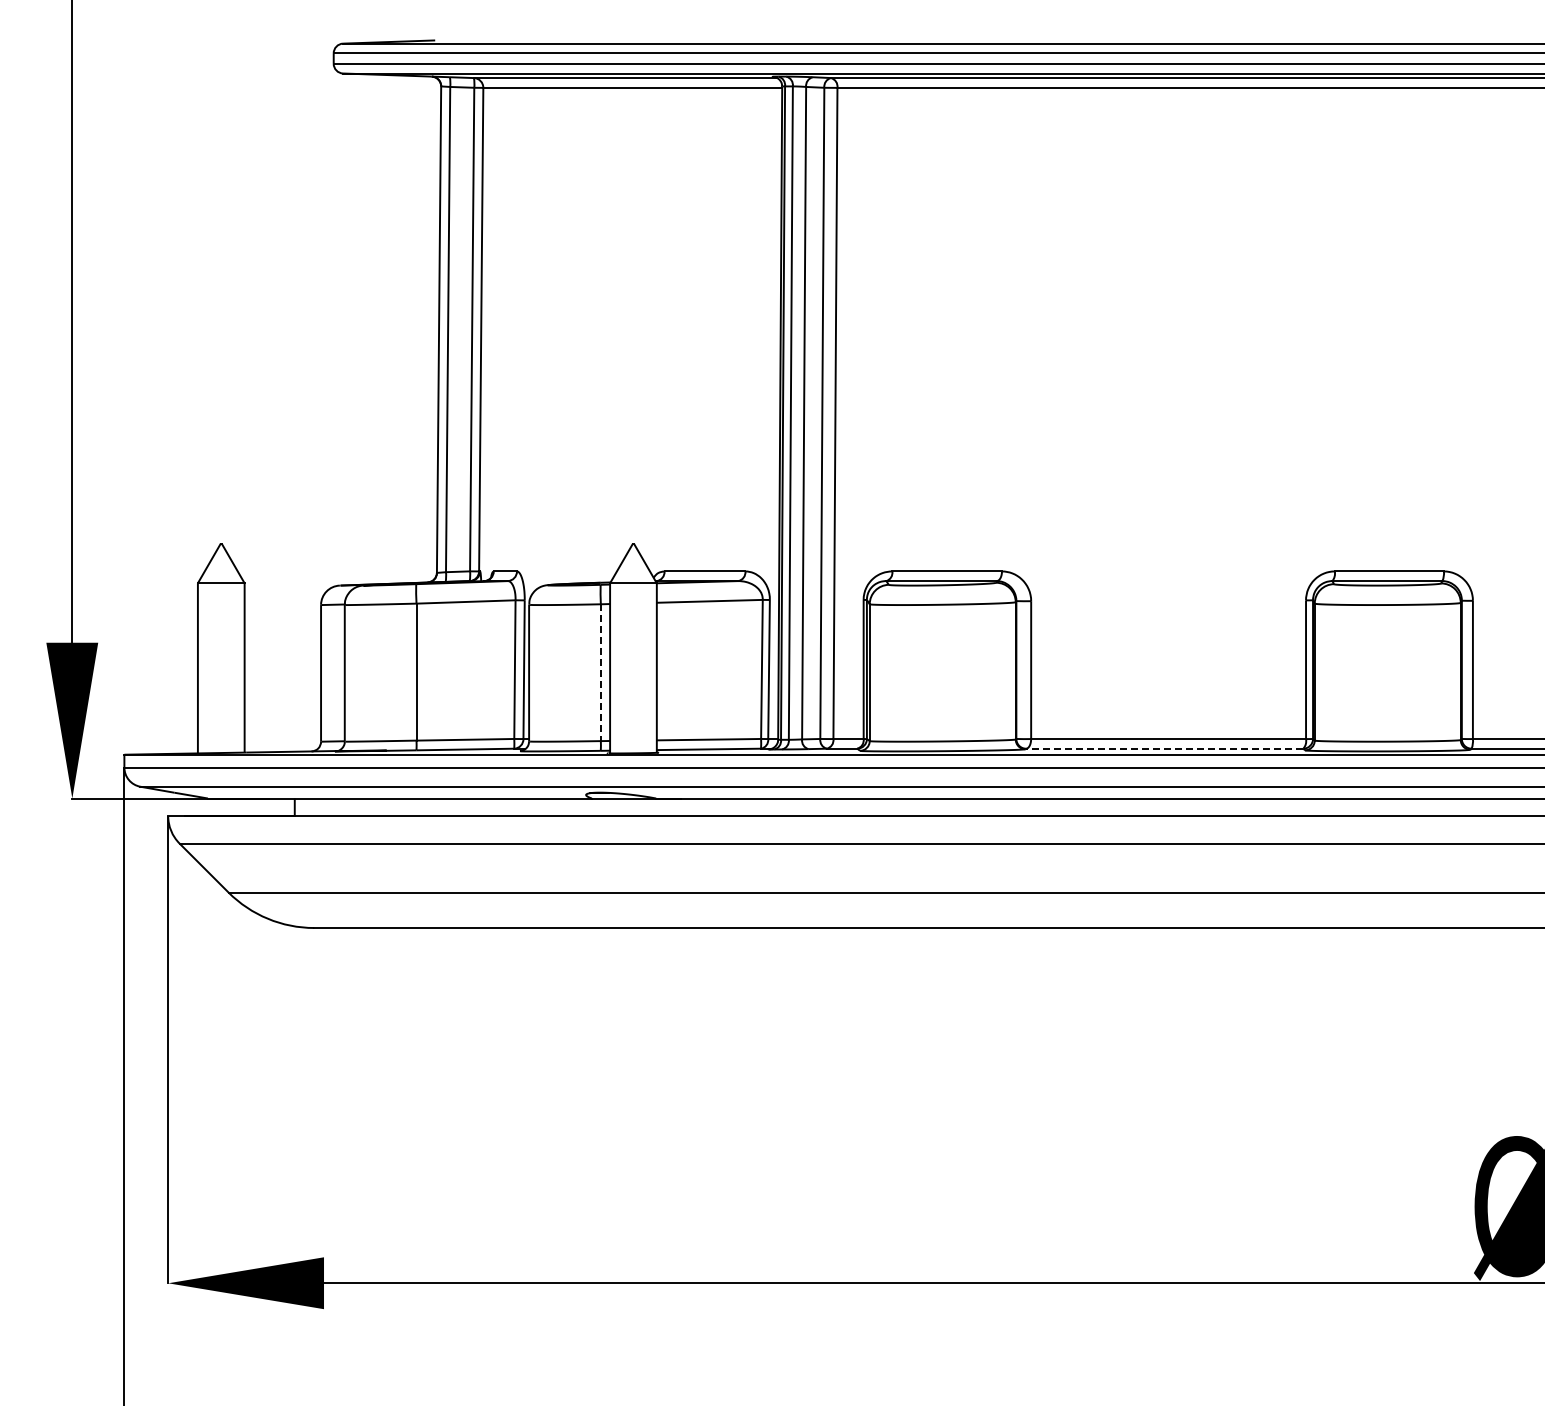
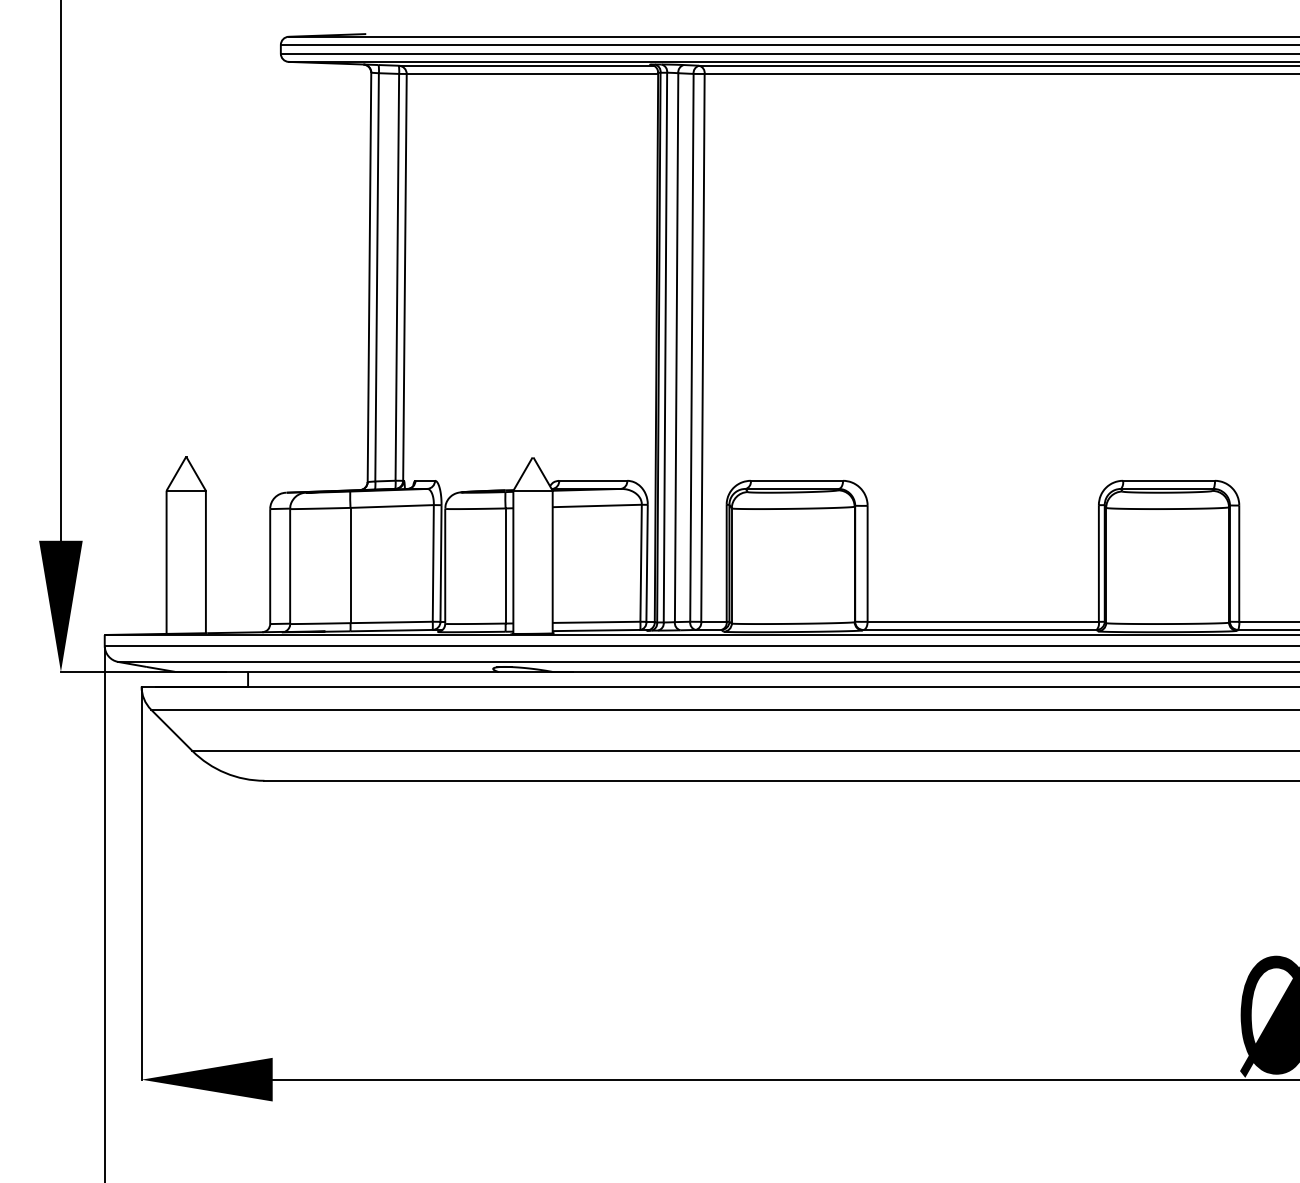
line: (600, 673) -> (505, 566), dashed -> solid
line: (1164, 748) -> (979, 629), dashed -> solid

